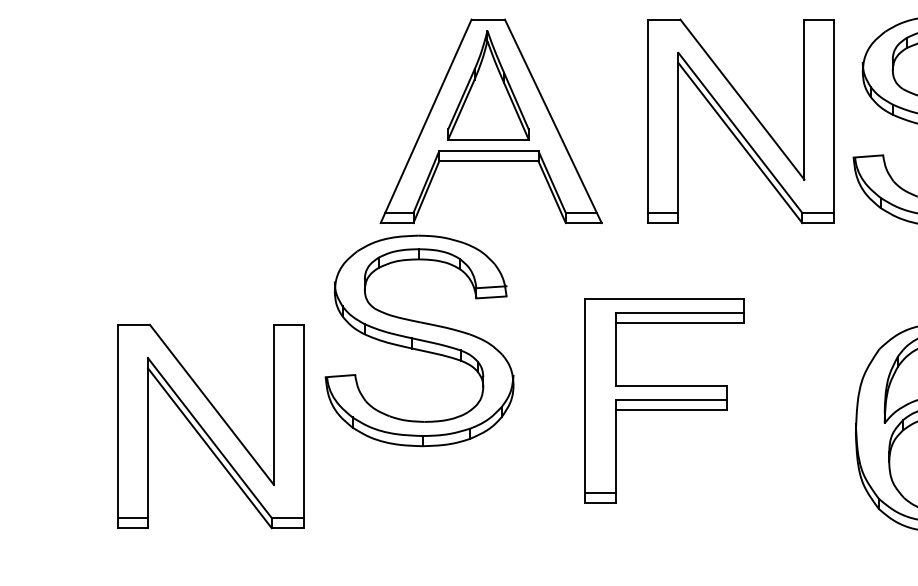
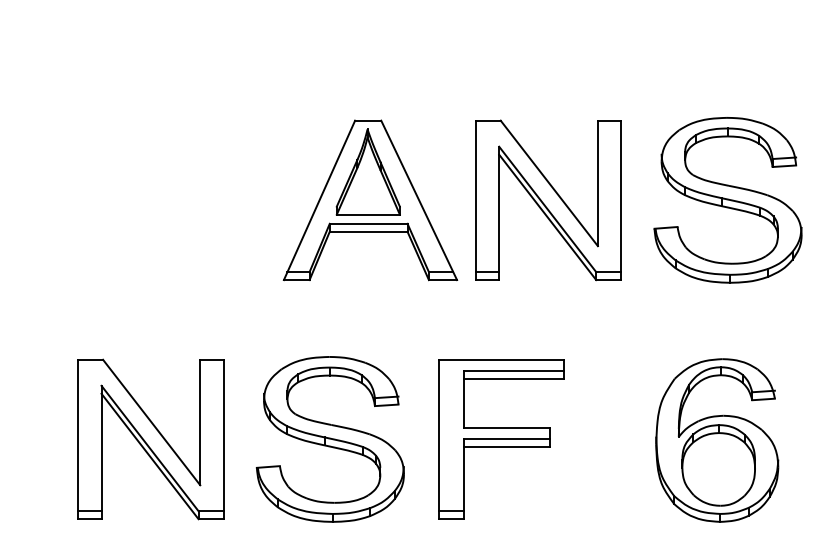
part: (741, 121) -> (548, 200), moved
part: (418, 341) -> (329, 439), moved
part: (664, 401) -> (501, 439), moved

